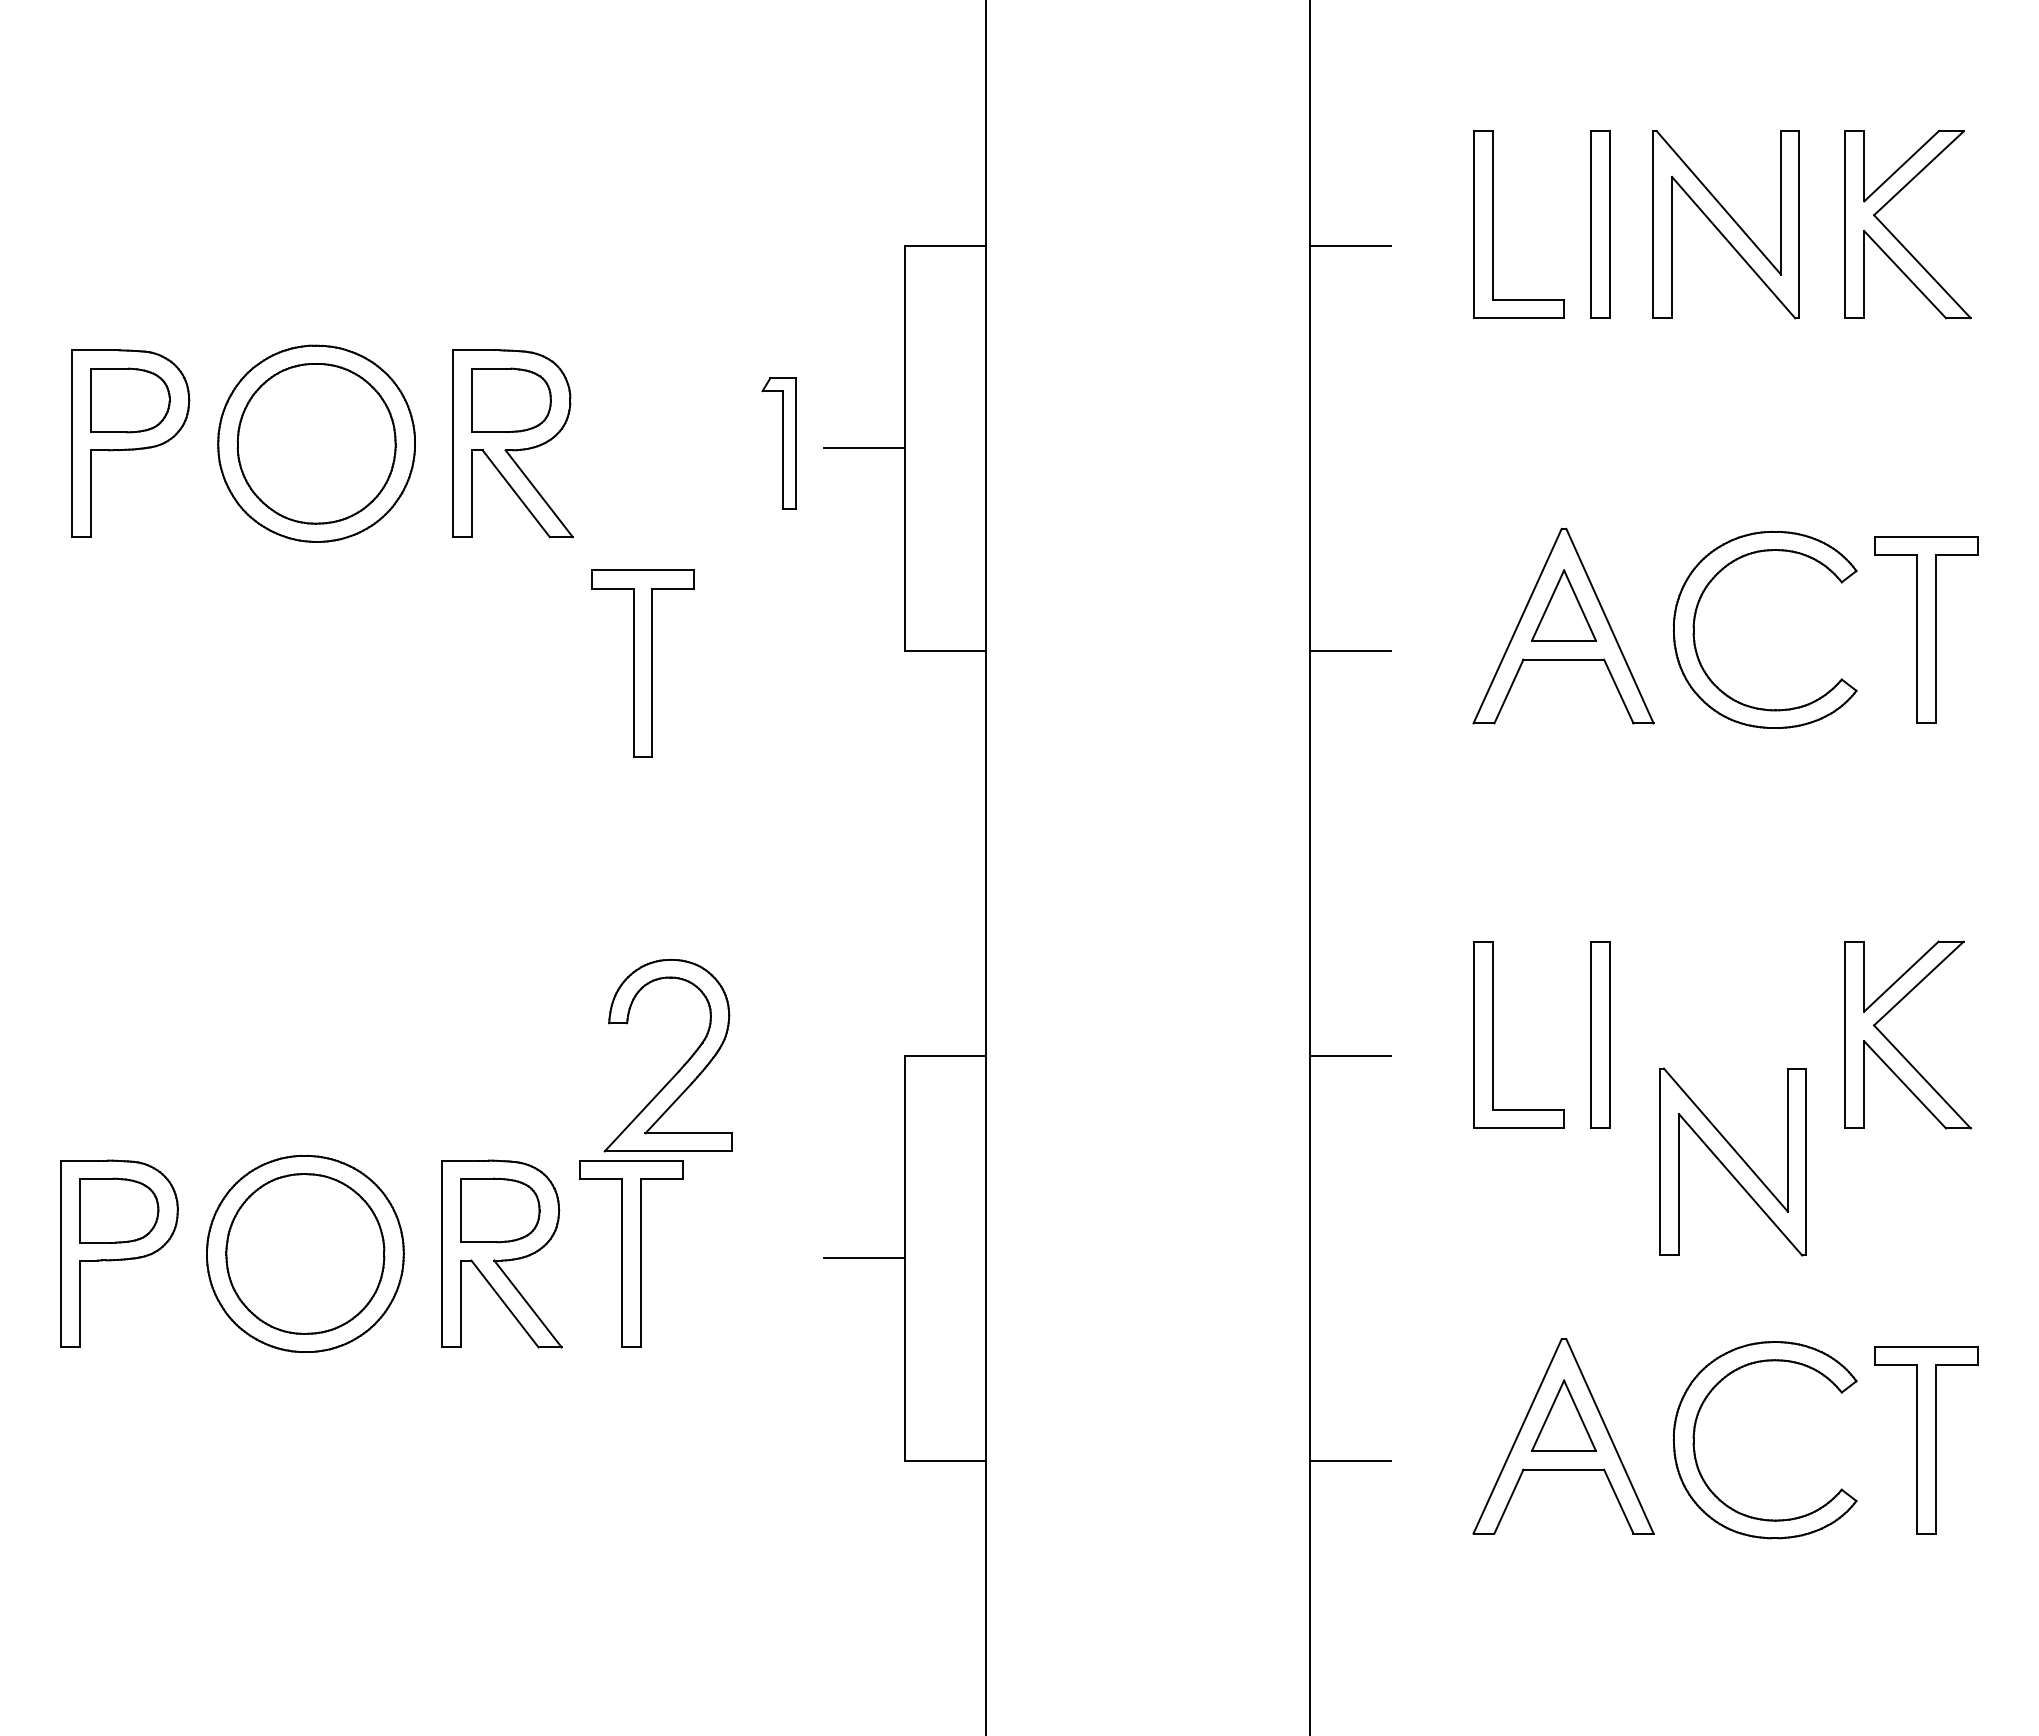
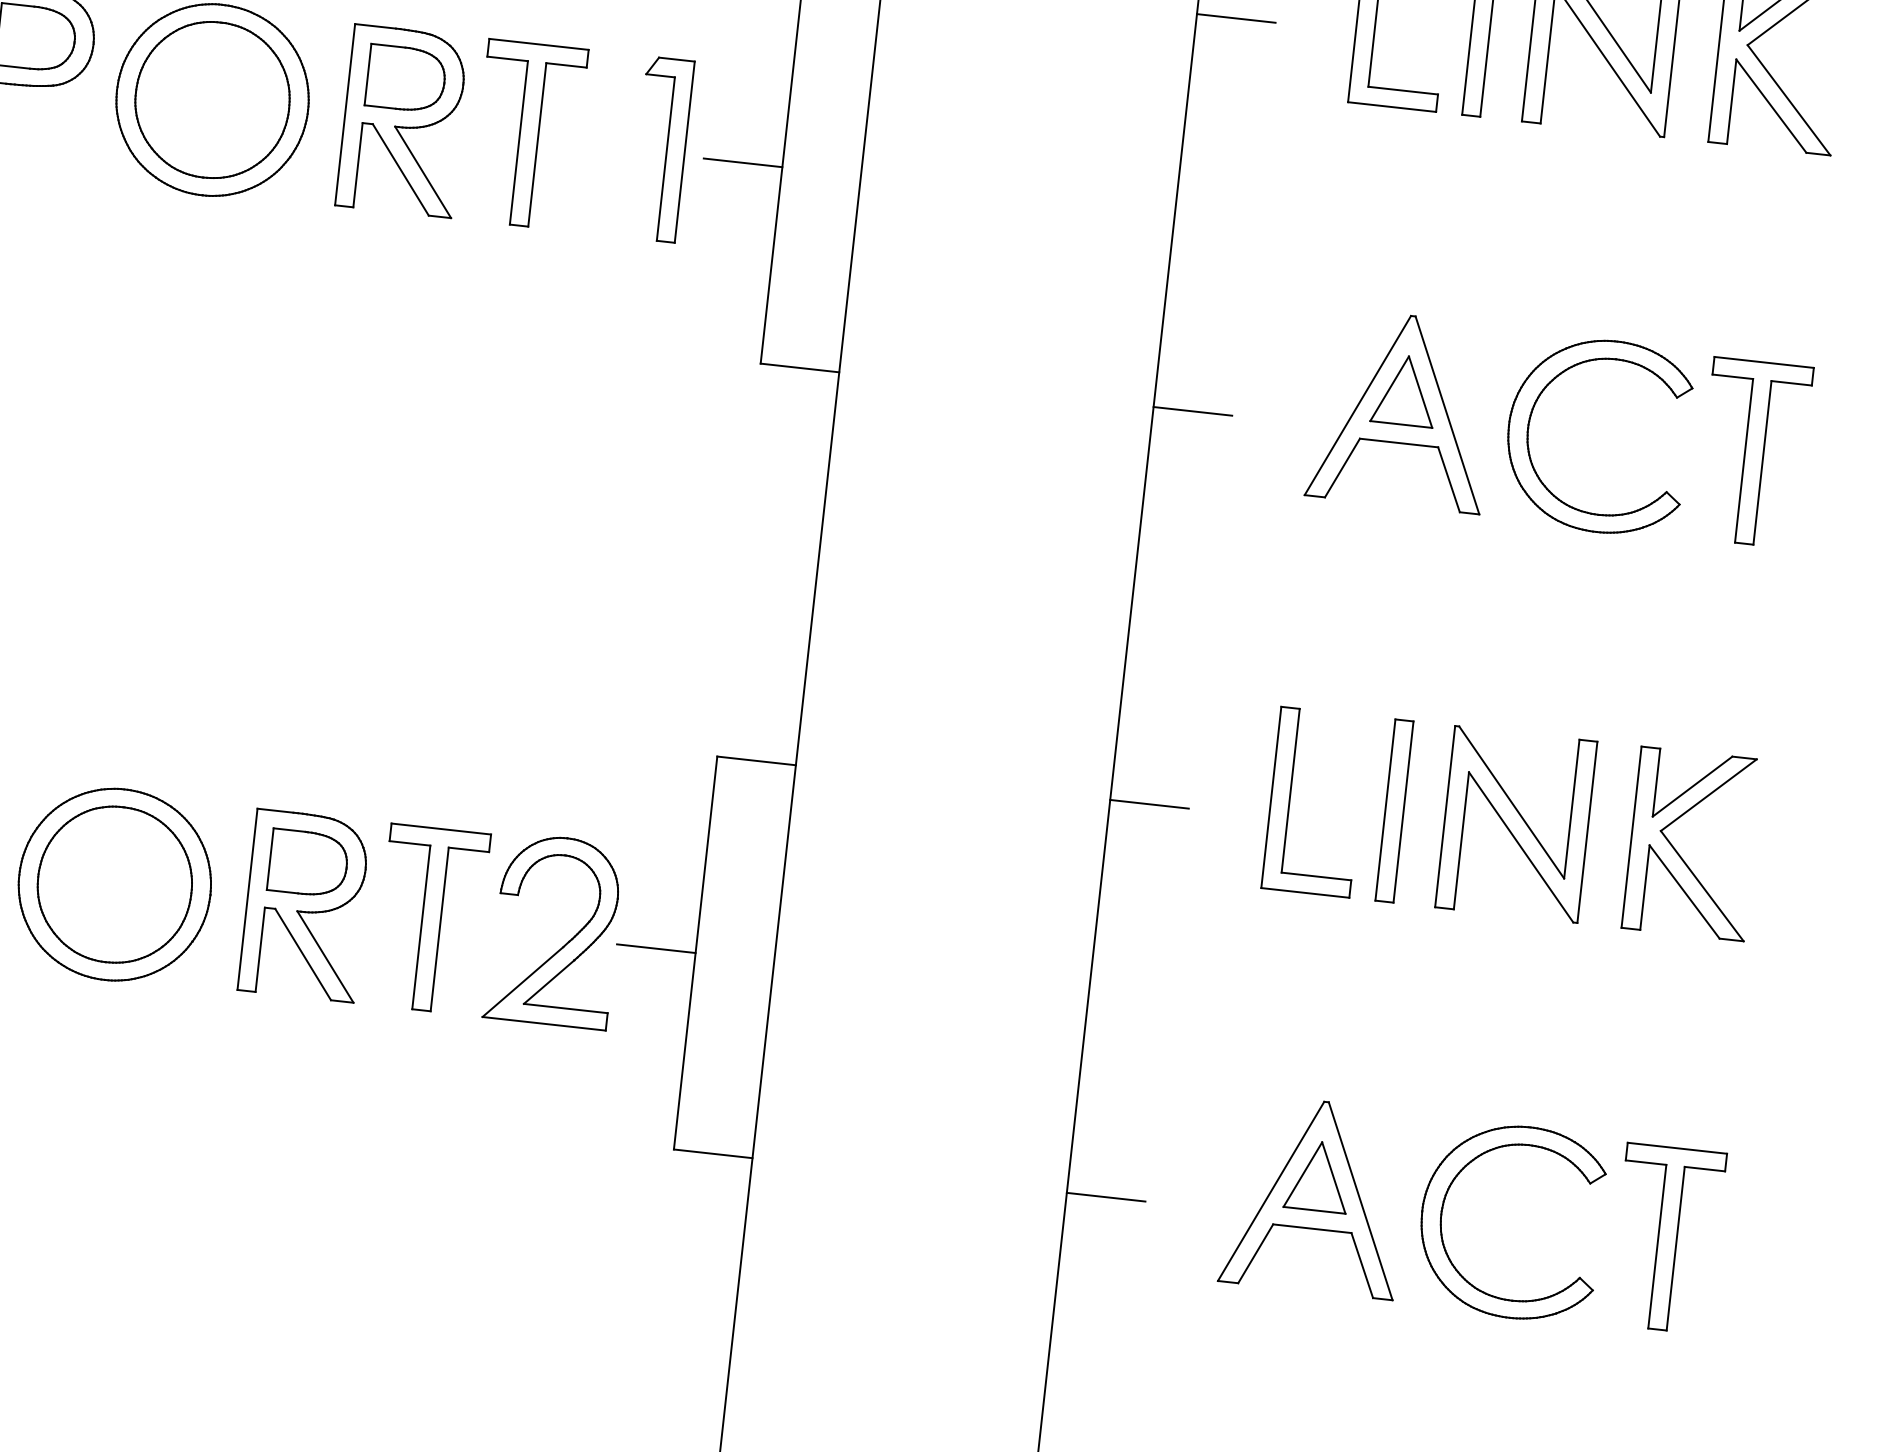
part: (778, 443) -> (660, 149), size x1.43
part: (642, 663) -> (528, 134), moved
part: (681, 1066) -> (566, 942), moved
part: (1732, 1161) -> (1515, 823), moved

